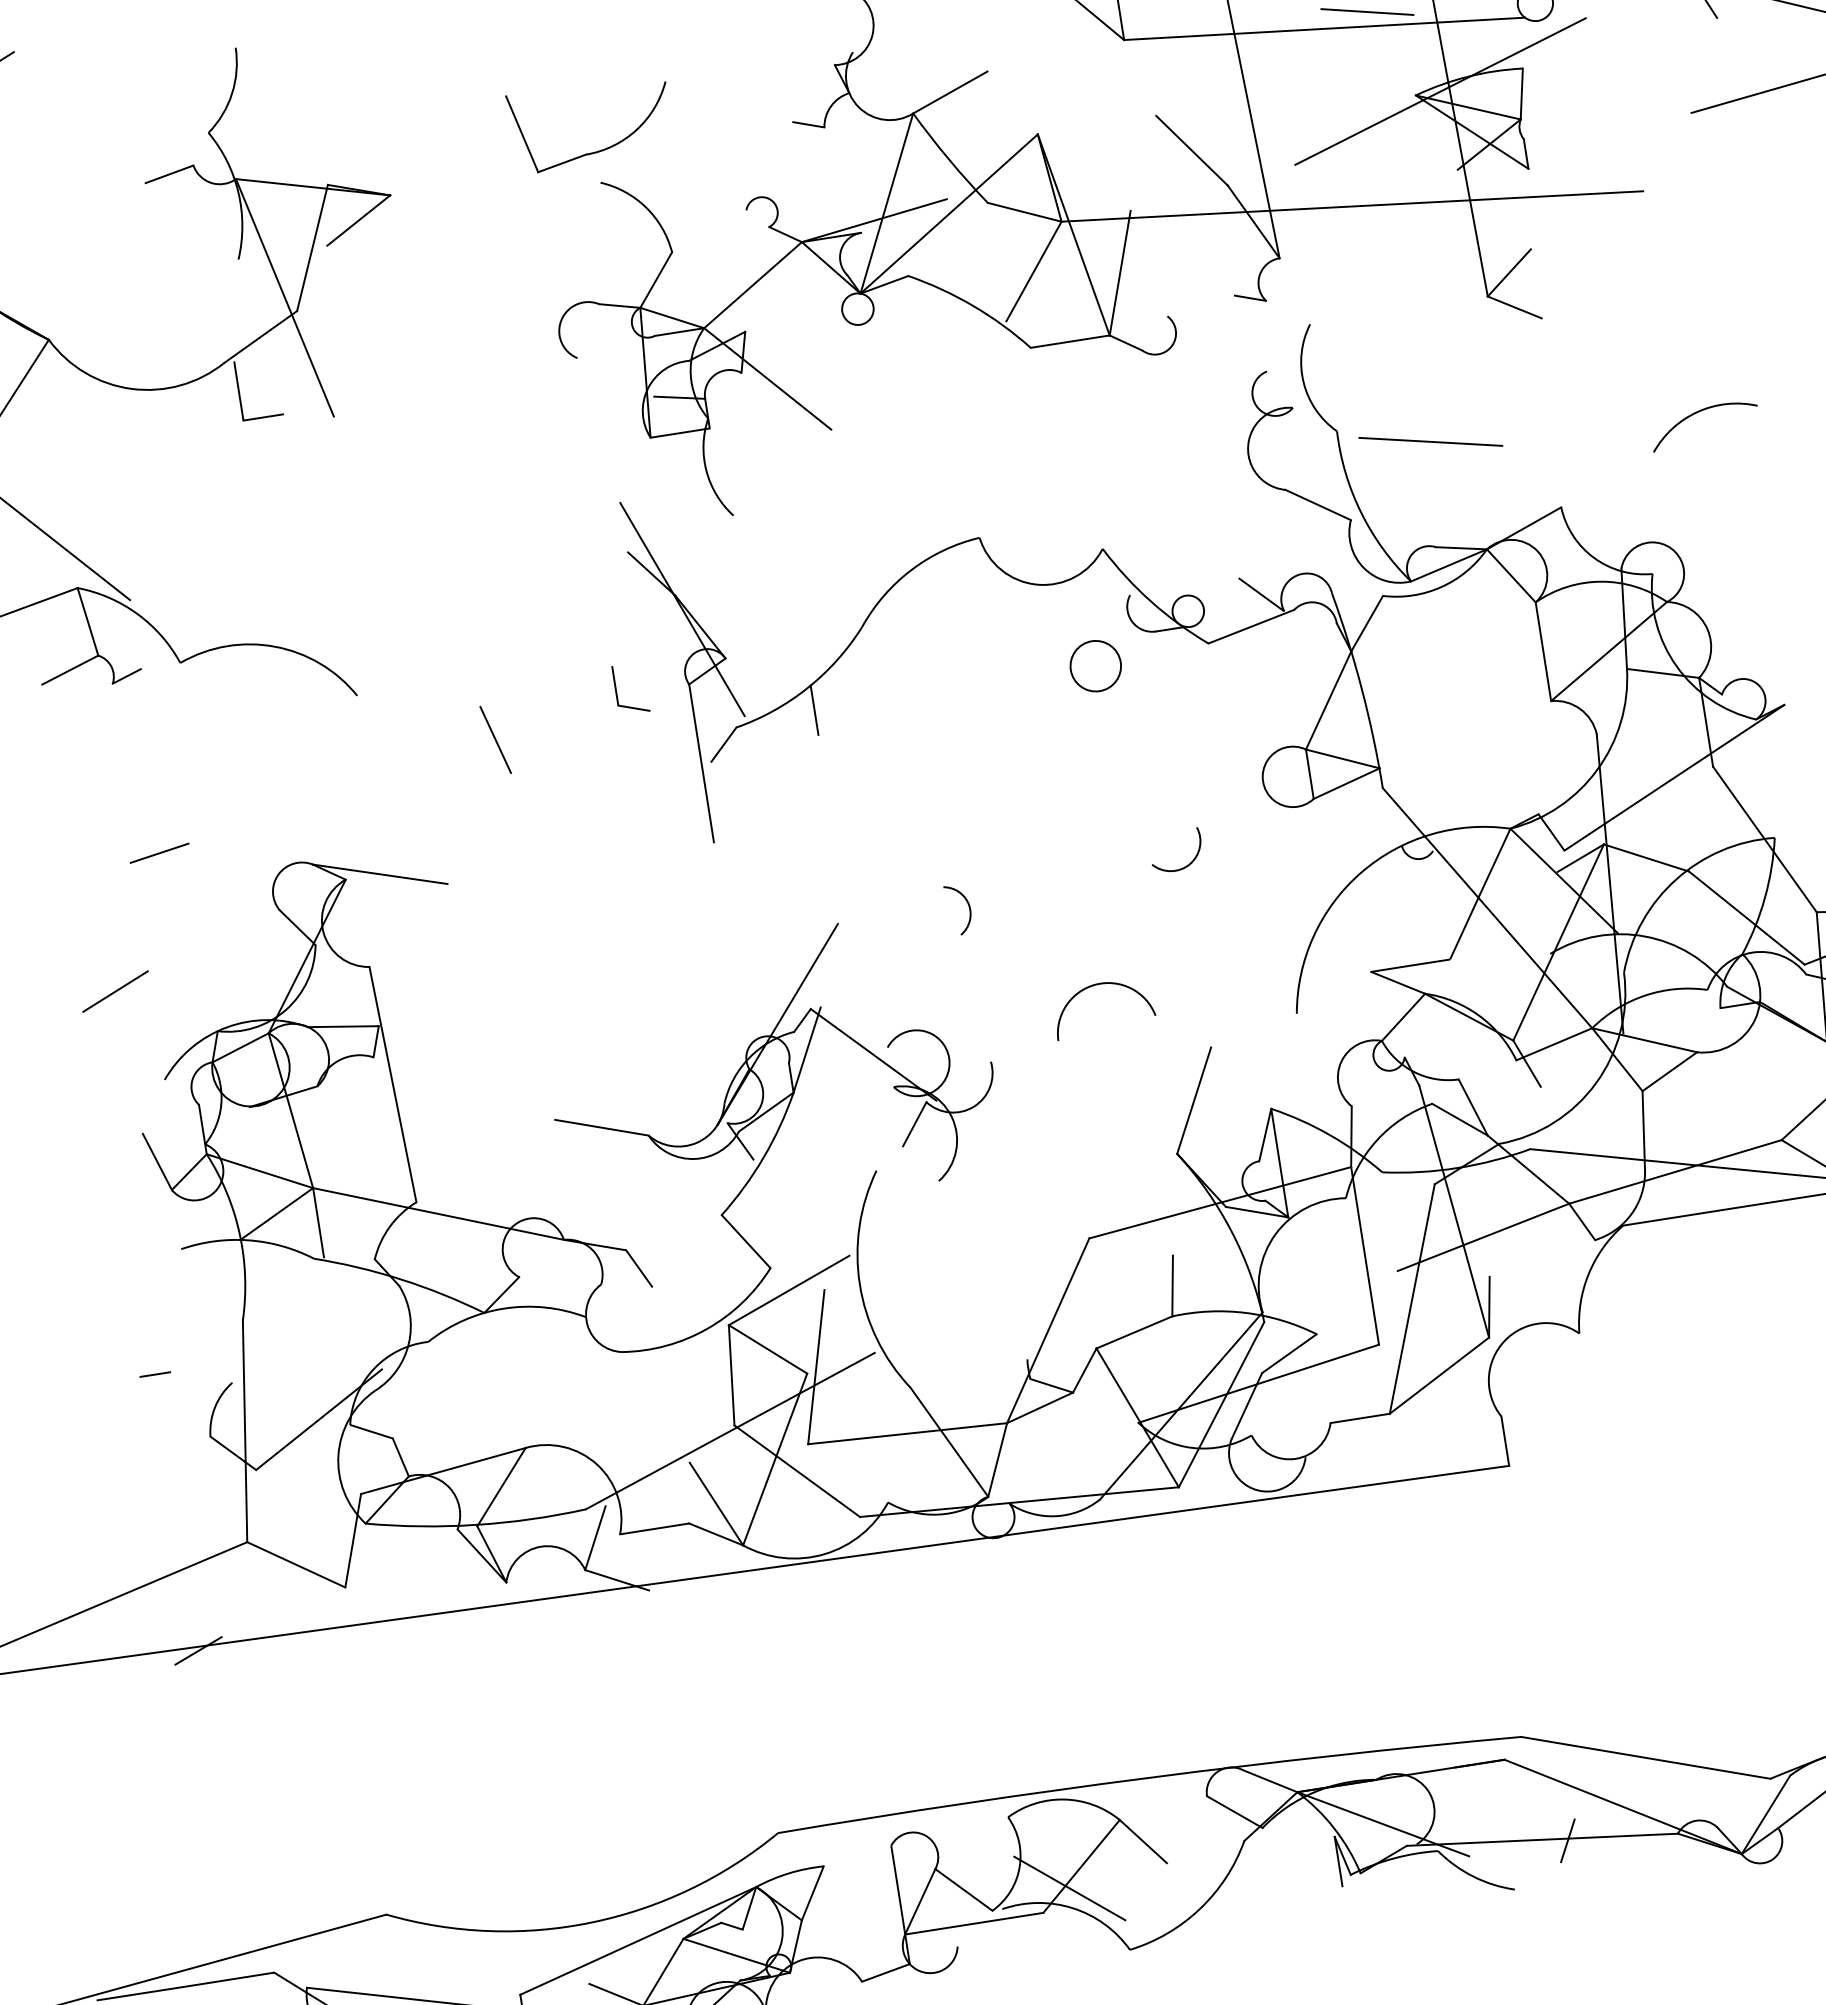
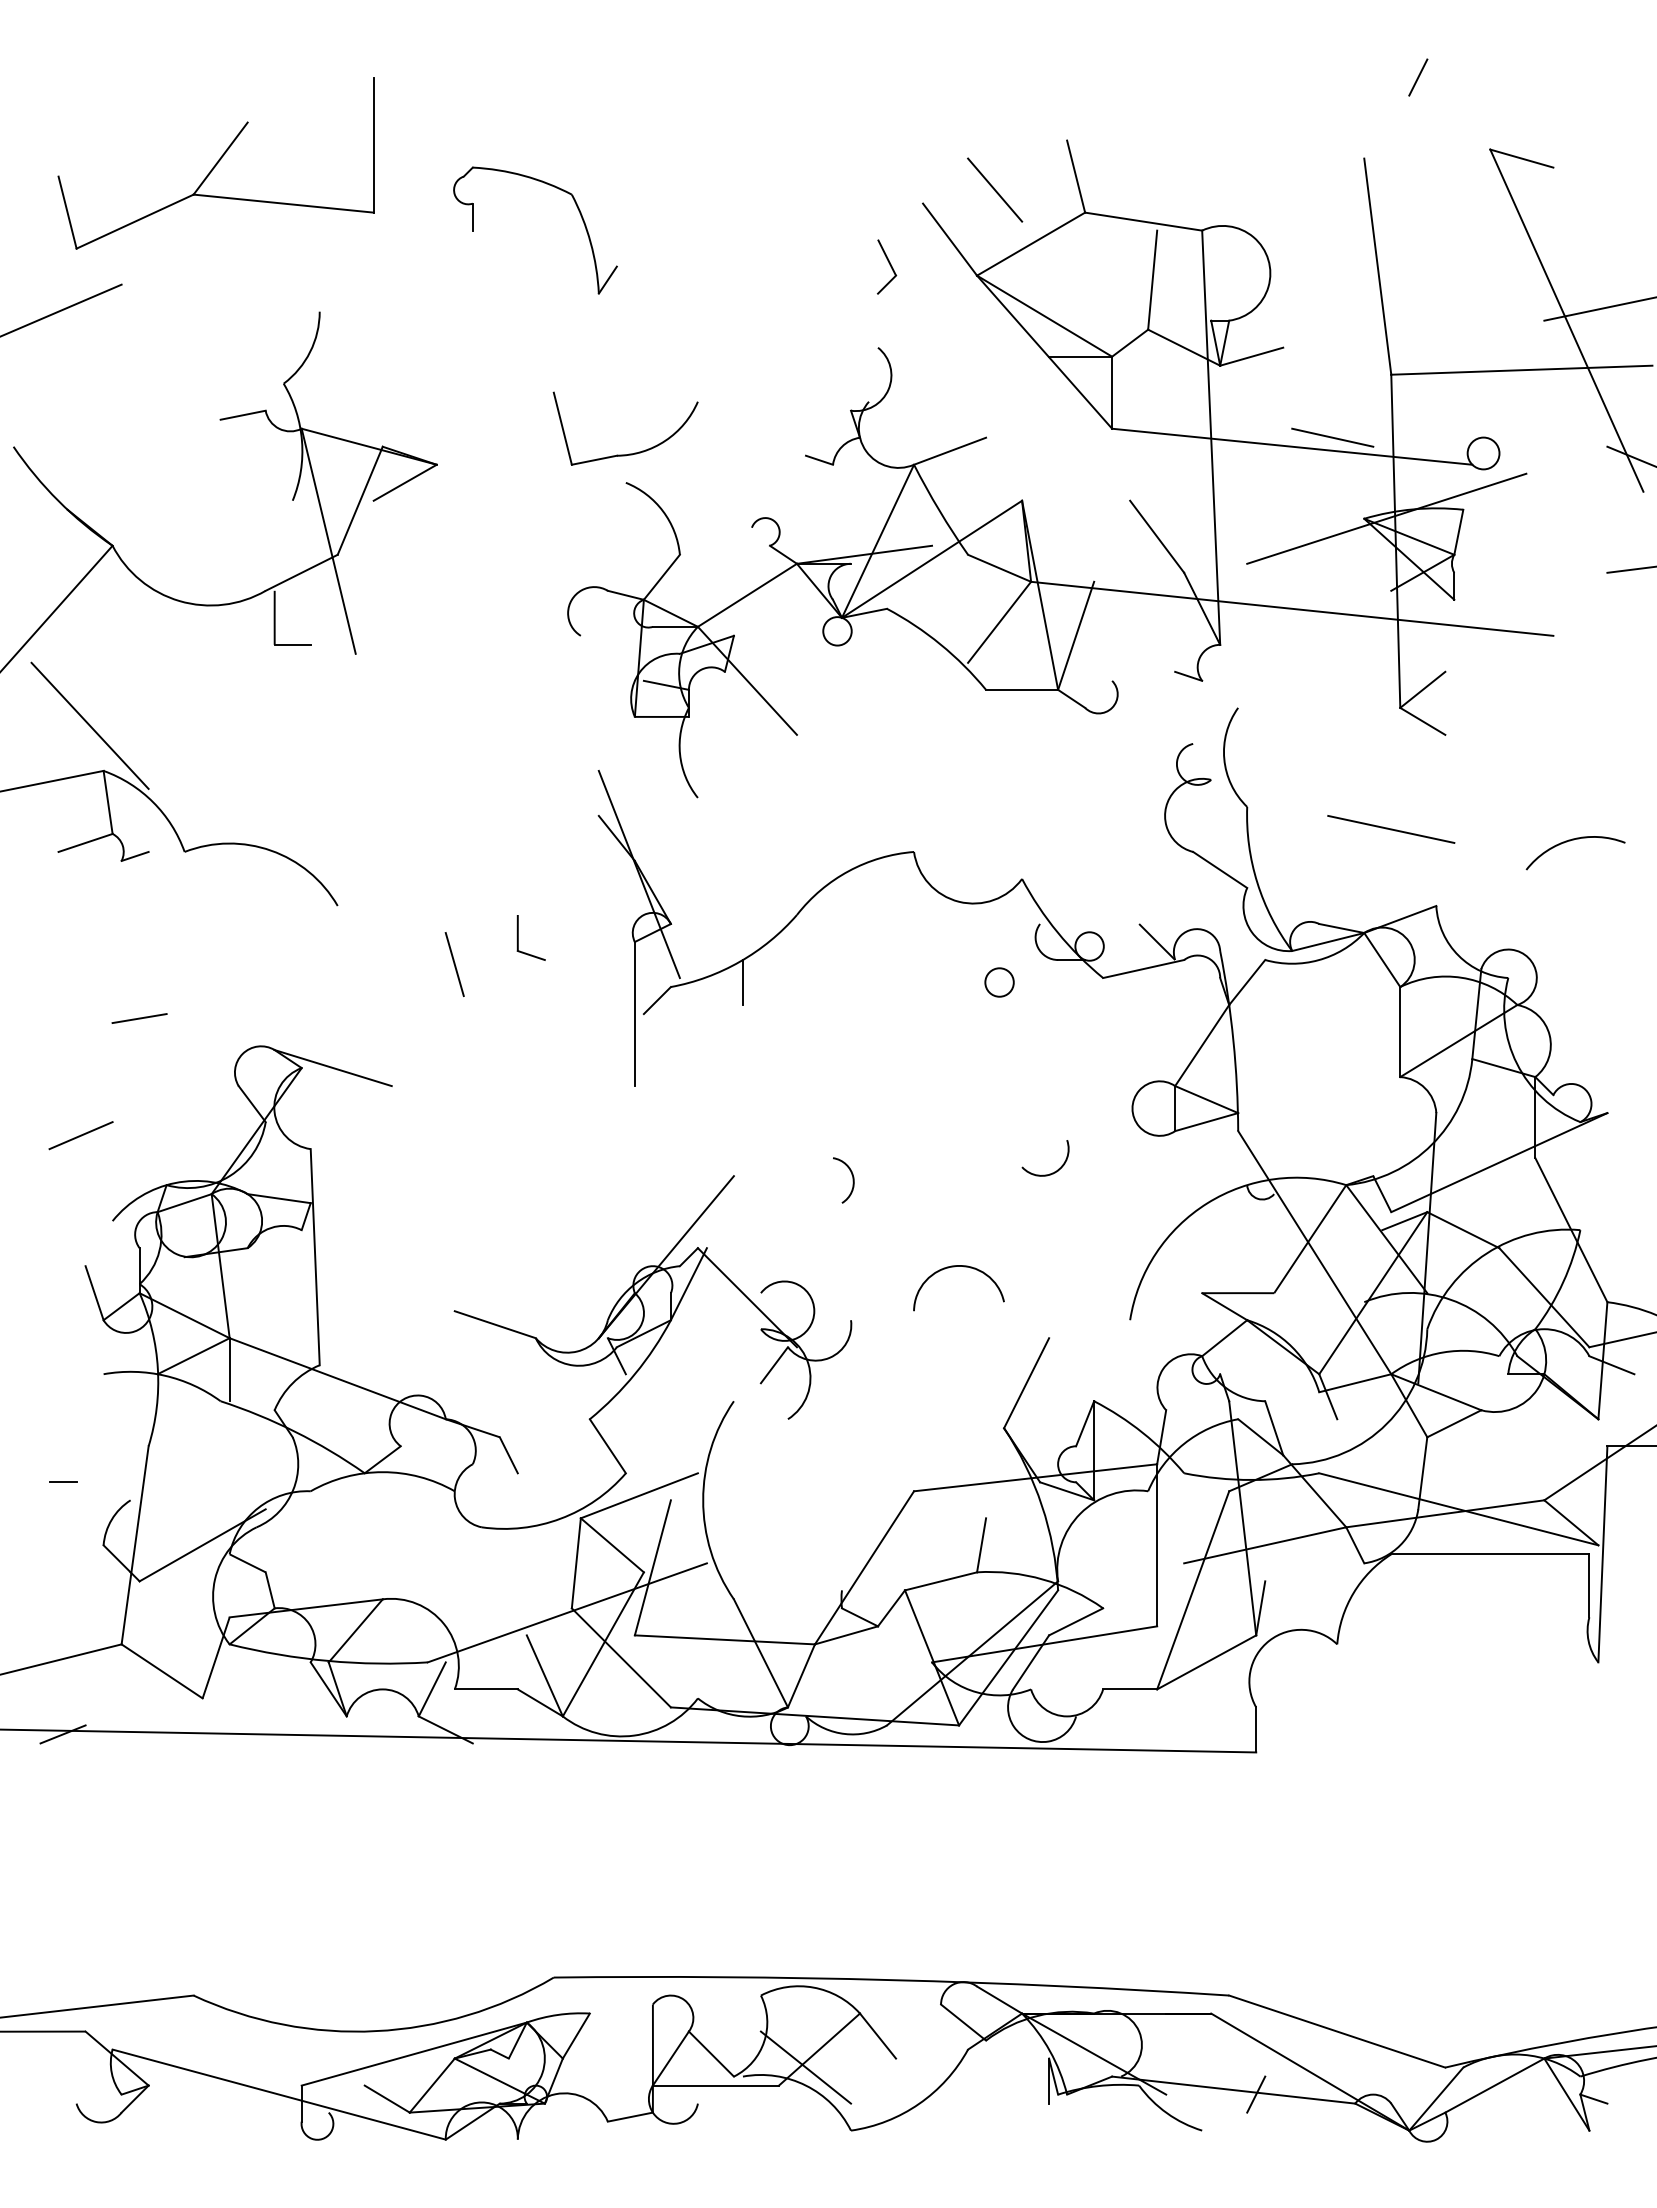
line: (1431, 441) -> (1391, 829), moved
circle: (1095, 666) -> (999, 982), size x0.62
part: (616, 690) -> (518, 937), moved

